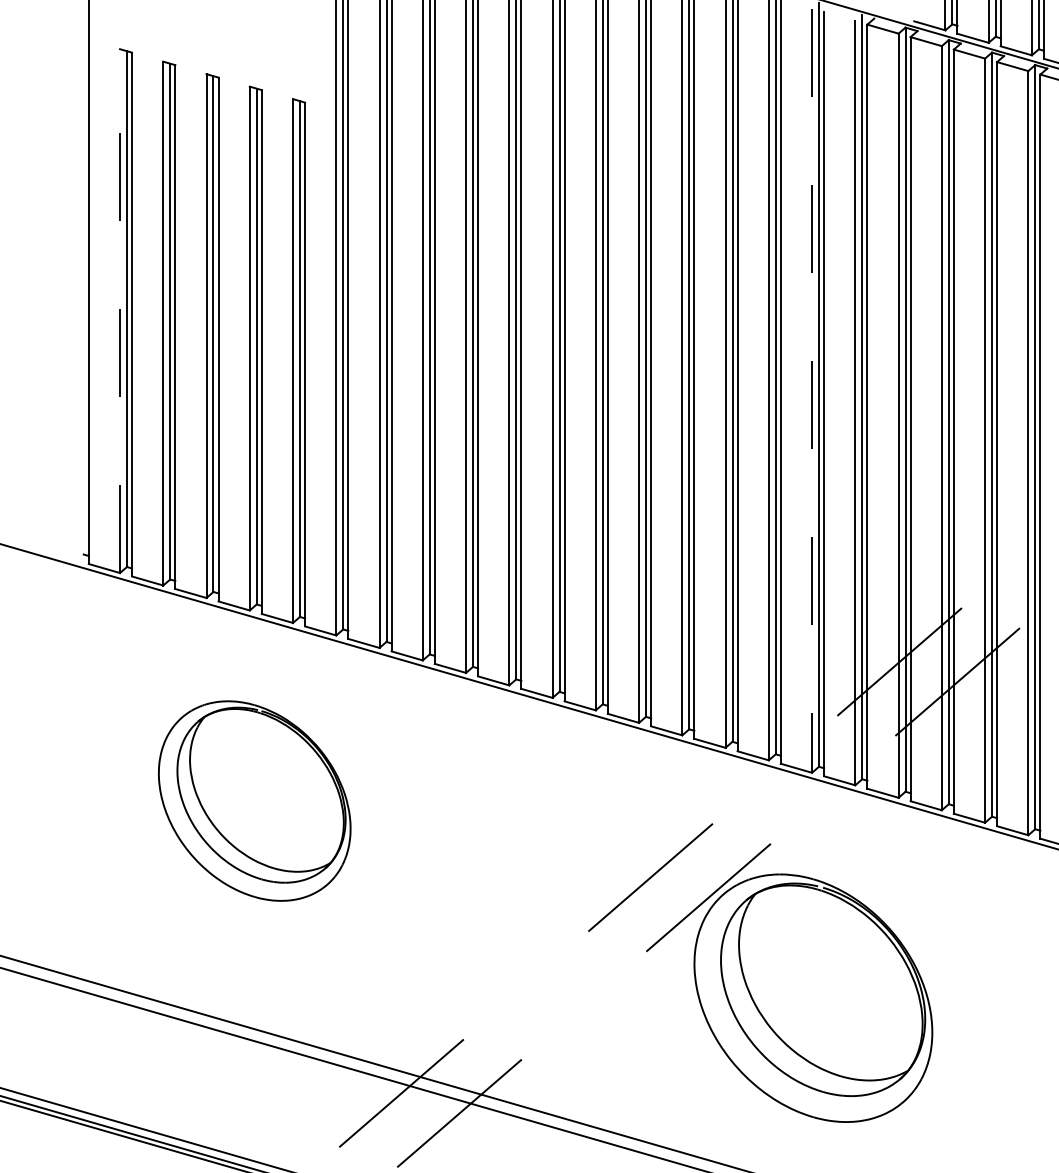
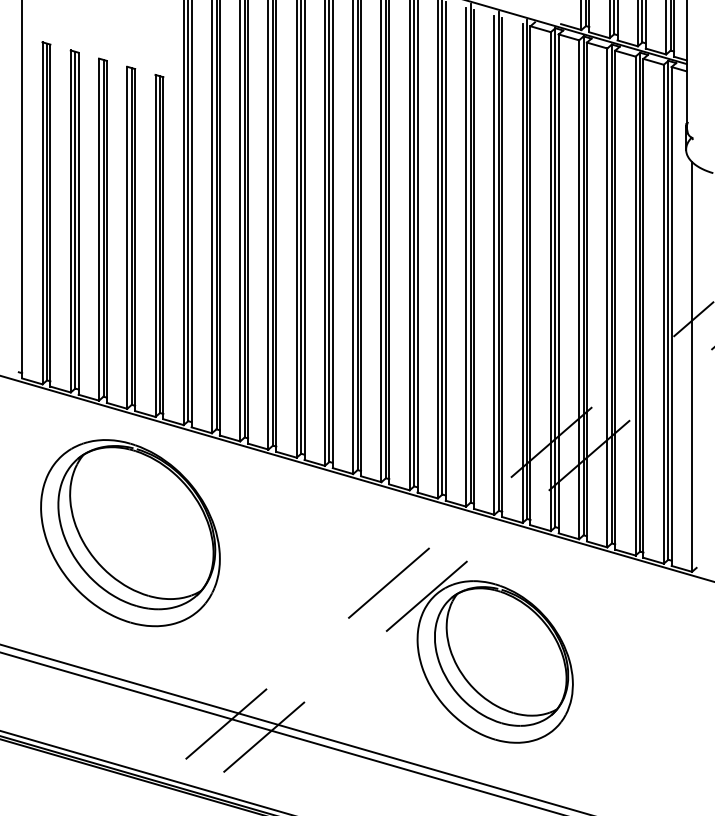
line: (119, 309) -> (42, 212), dashed -> solid
line: (812, 391) -> (494, 265), dashed -> solid
part: (254, 801) -> (130, 533), size x1.43

